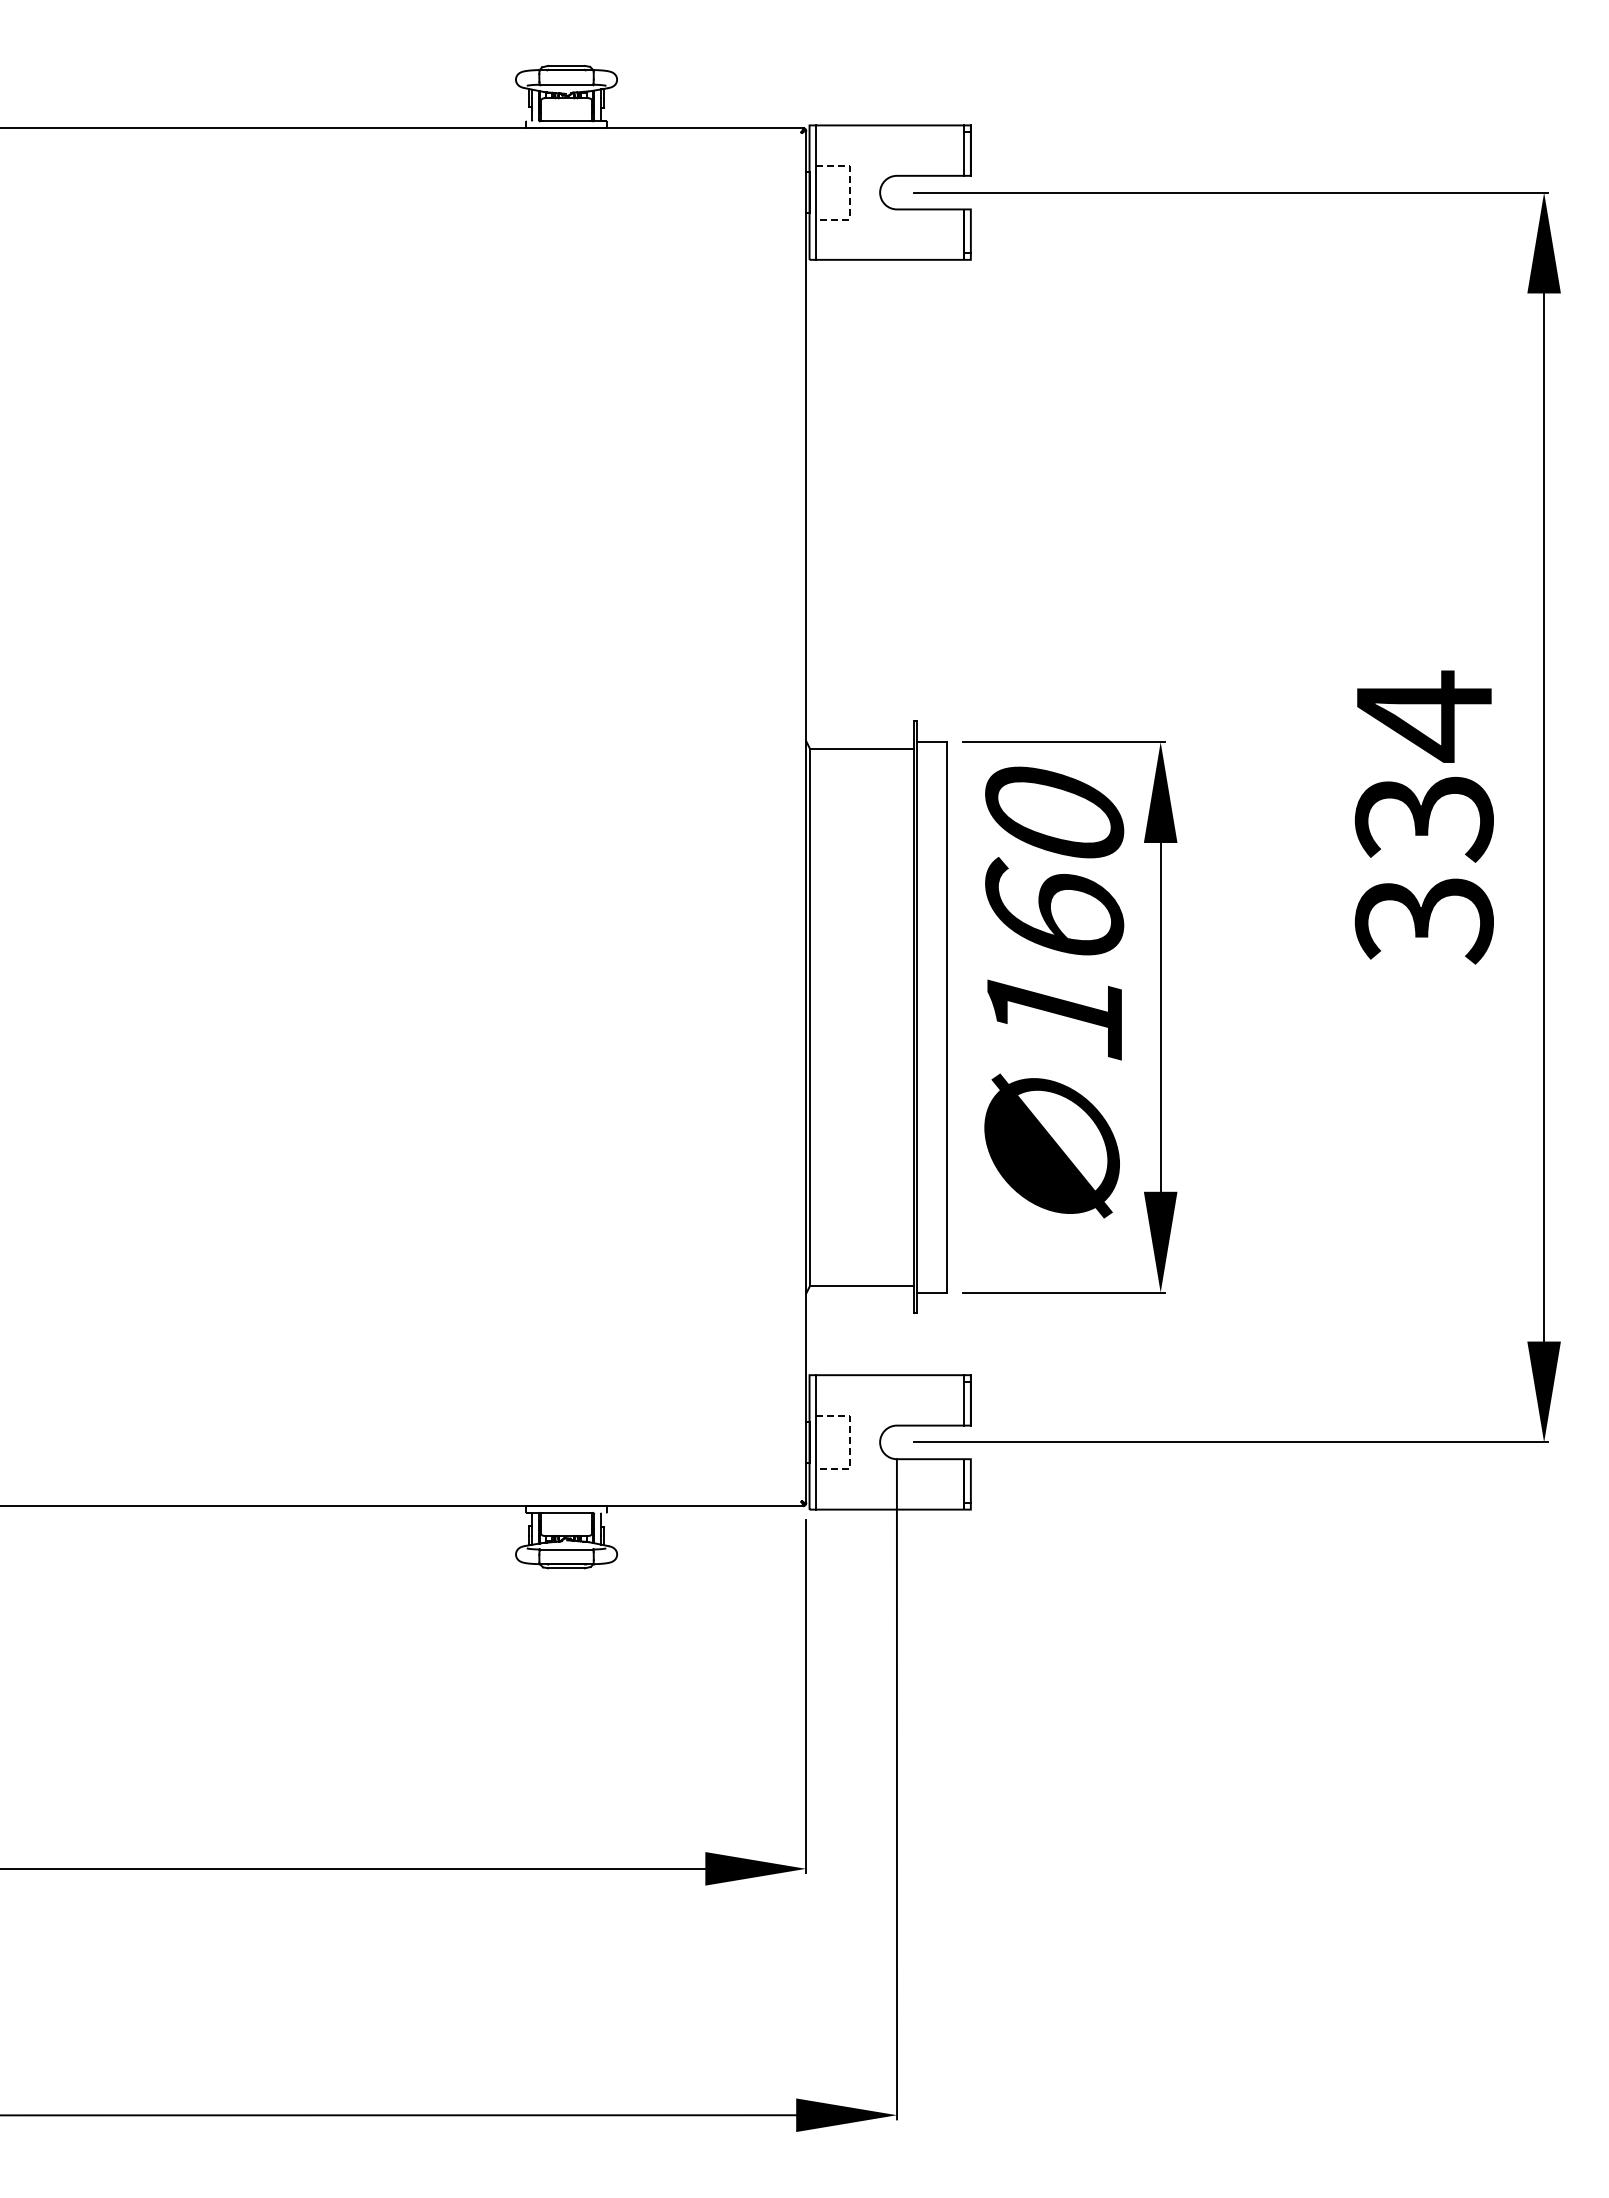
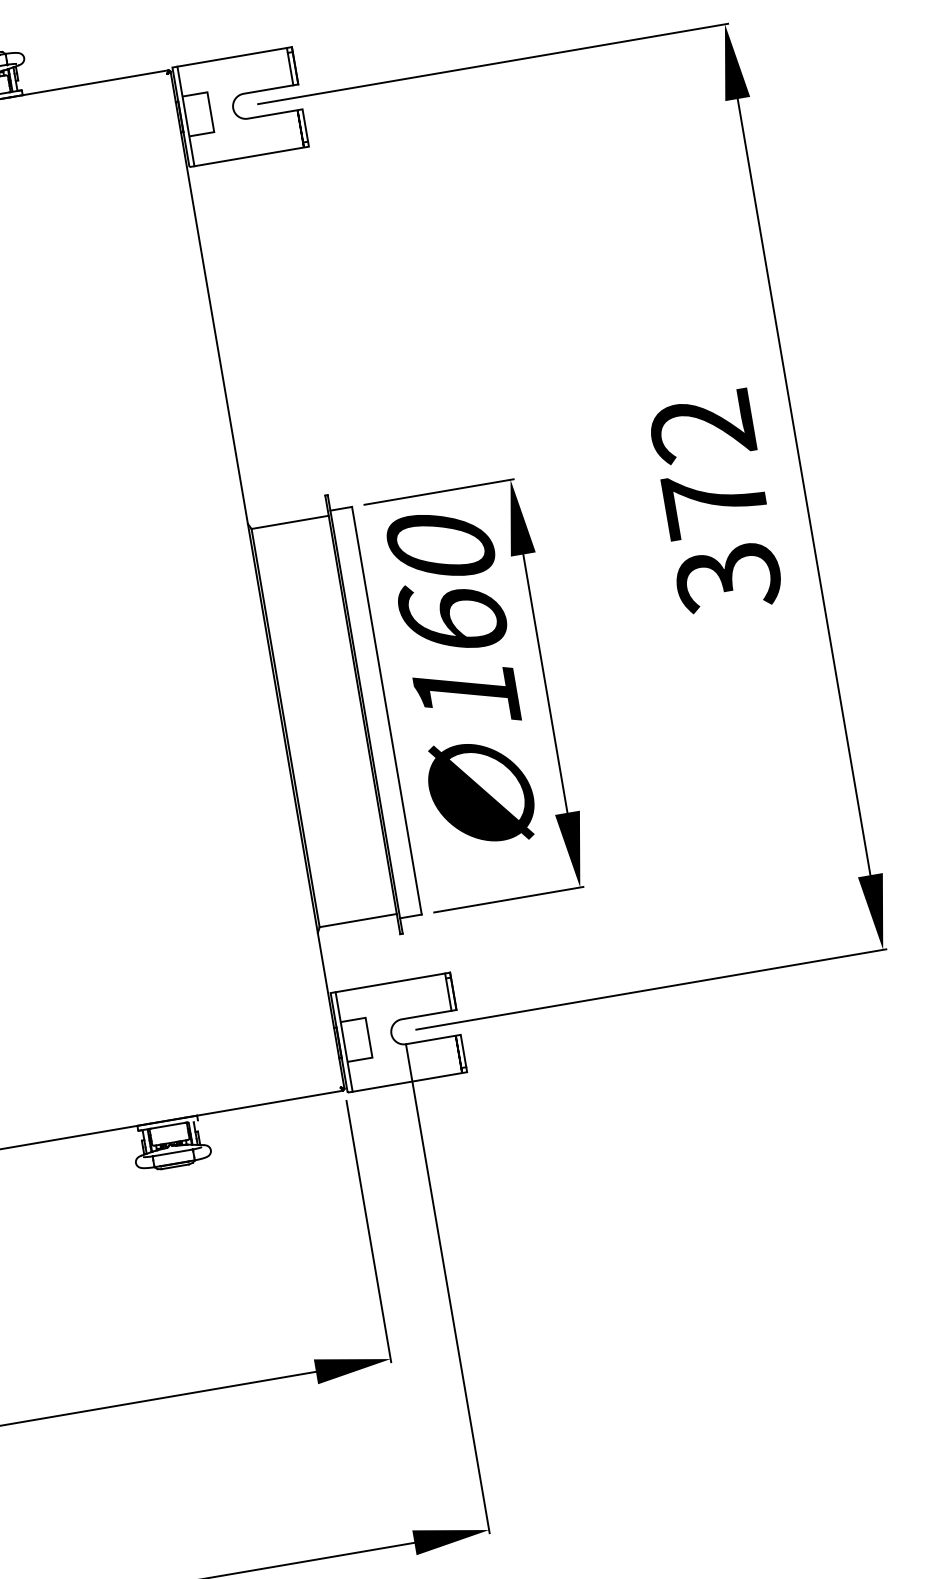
line: (849, 192) -> (210, 112), dashed -> solid
text: (1423, 766) -> (708, 464), 334 -> 372
line: (849, 1442) -> (368, 1037), dashed -> solid

